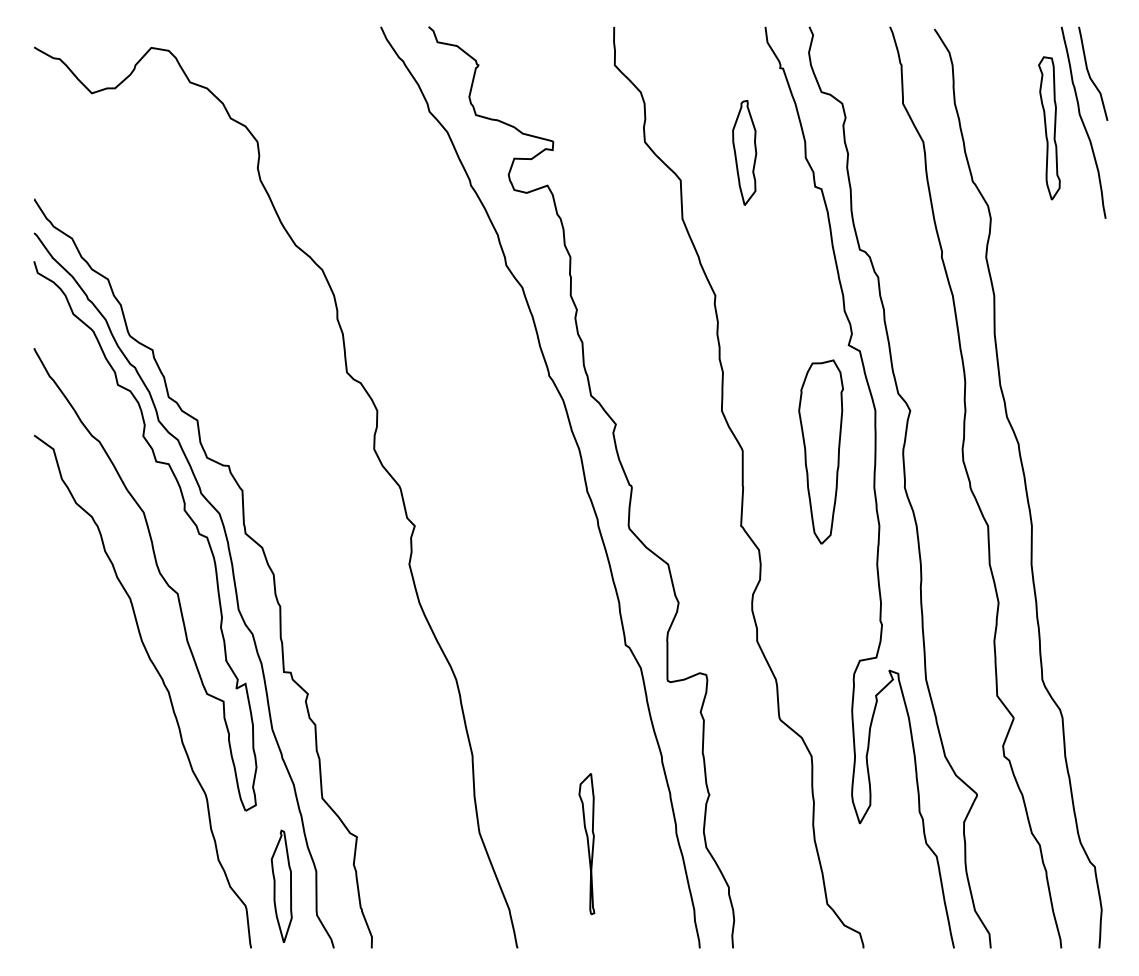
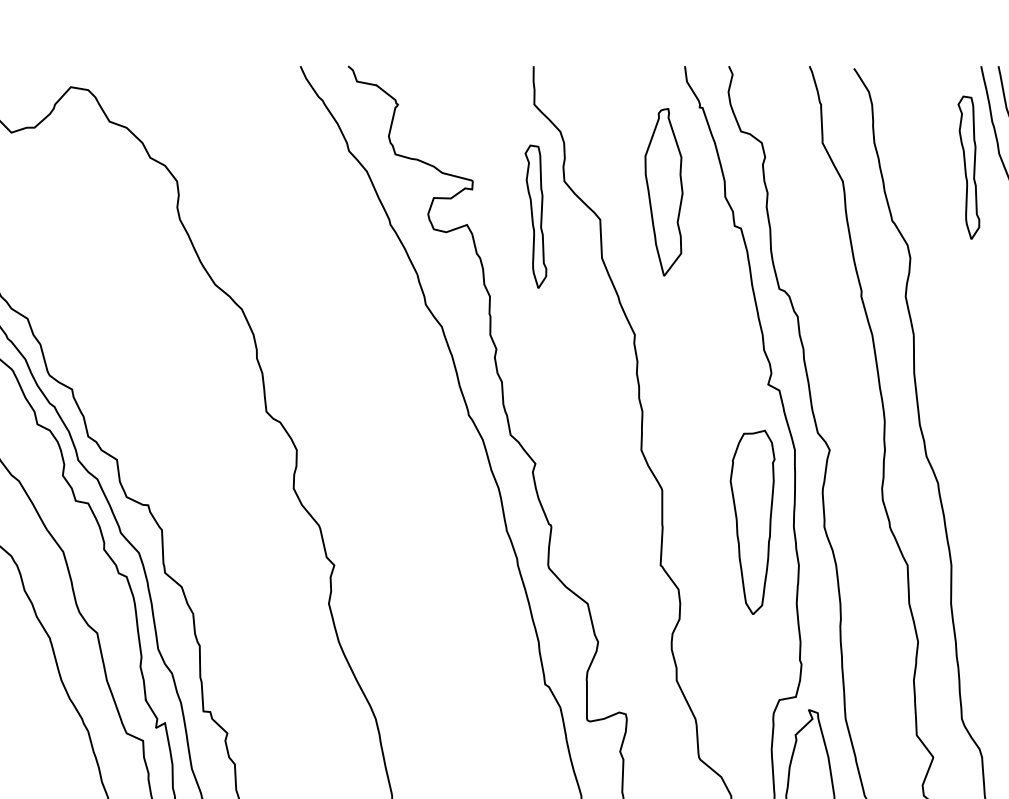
part: (744, 152) -> (664, 191), size x1.6
part: (616, 177) -> (536, 216), added
part: (820, 451) -> (752, 521), moved

